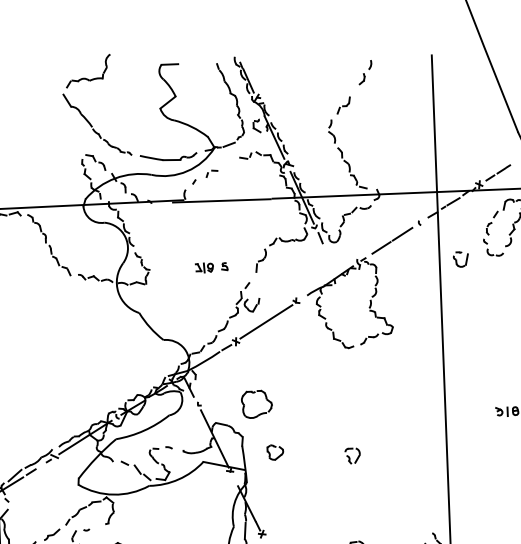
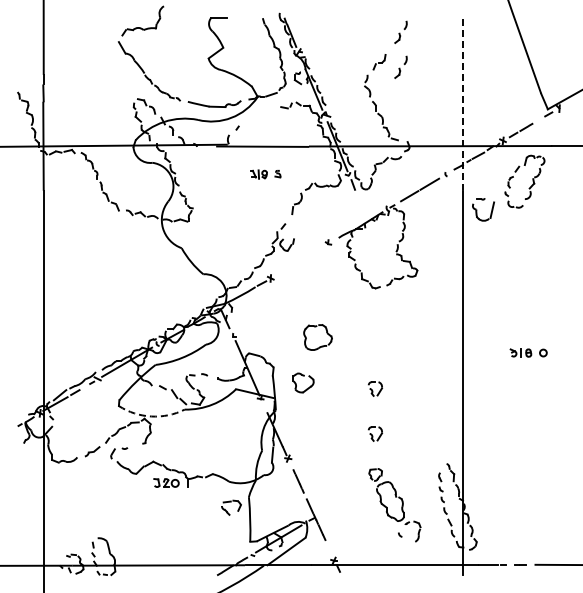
part: (366, 109) -> (400, 66), added
line: (435, 147) -> (463, 104), solid -> dashed
part: (212, 173) -> (254, 120), removed
part: (460, 259) -> (482, 209), size x1.6
part: (211, 267) -> (265, 174), moved
line: (266, 321) -> (299, 260), removed
part: (256, 404) -> (317, 337), moved
part: (275, 451) -> (303, 382), size x1.4
arc: (113, 494) -> (151, 416), solid -> dashed
part: (354, 503) -> (375, 433), added

